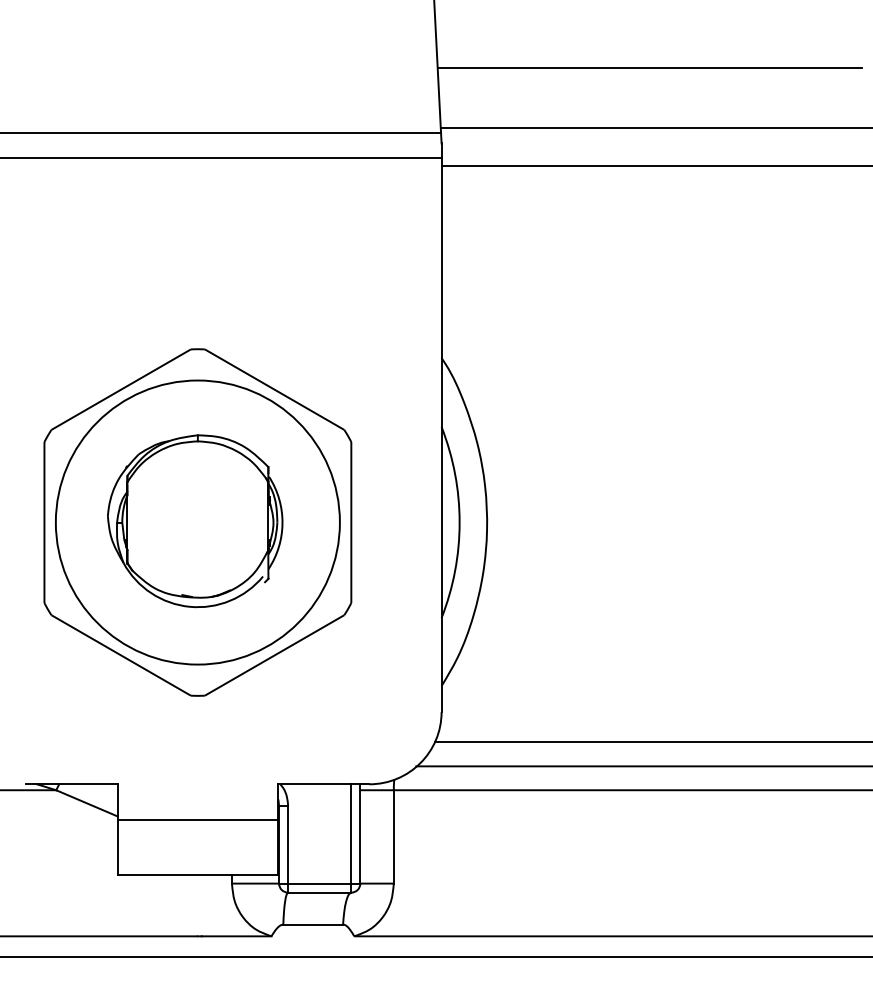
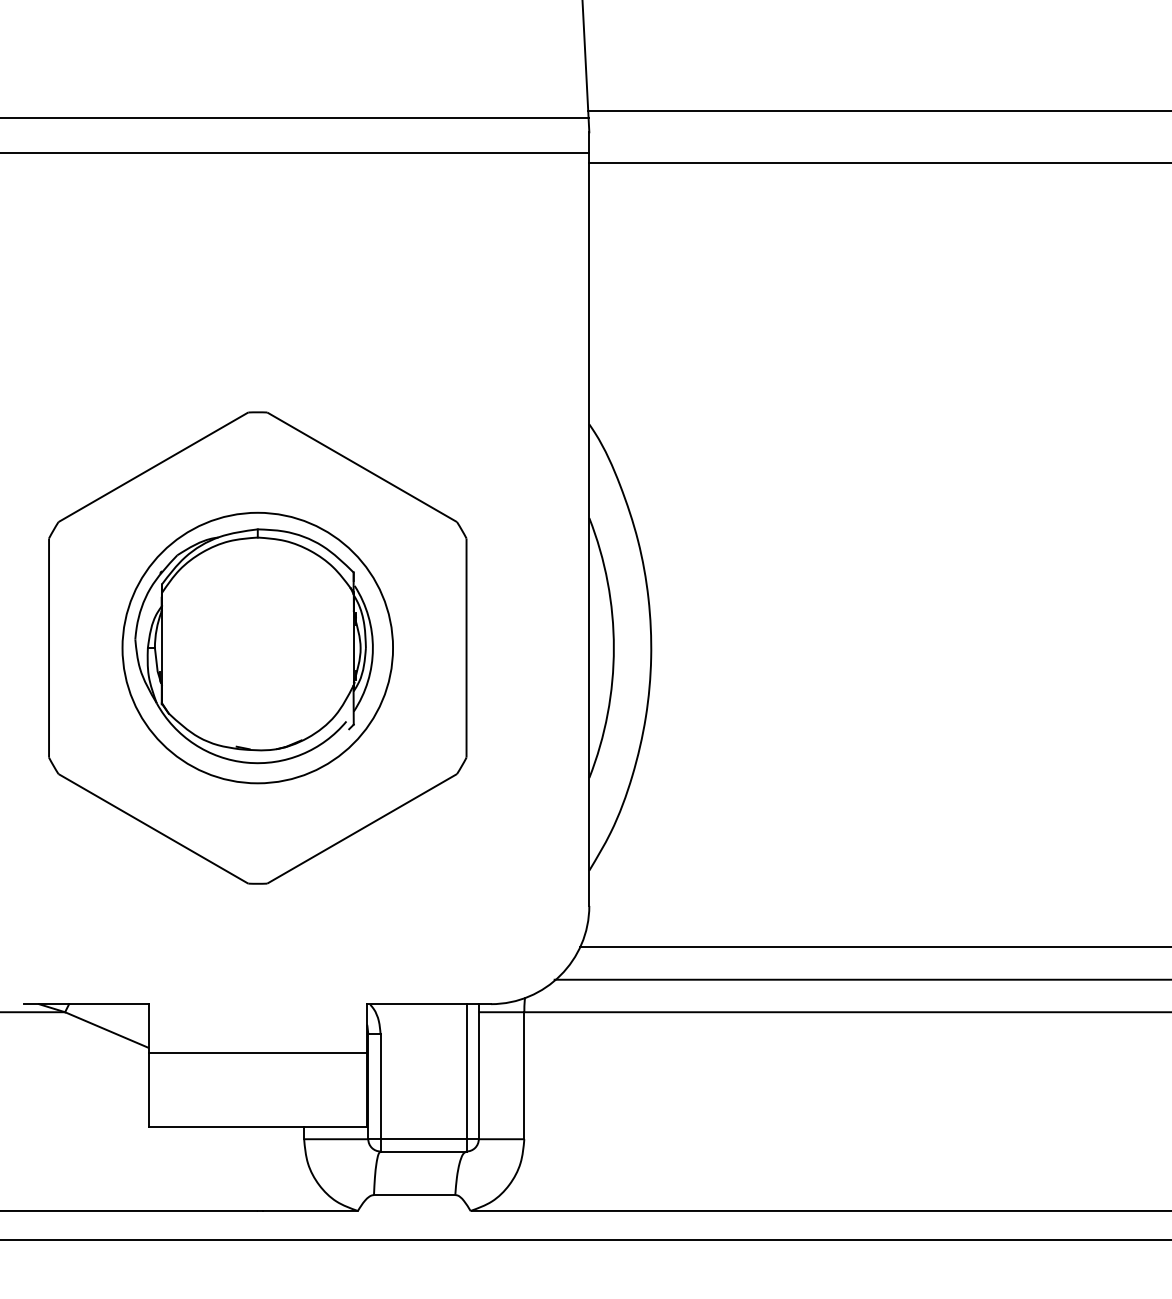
line: (649, 67) -> (872, 29), removed
circle: (197, 522) -> (257, 647), size x0.7

